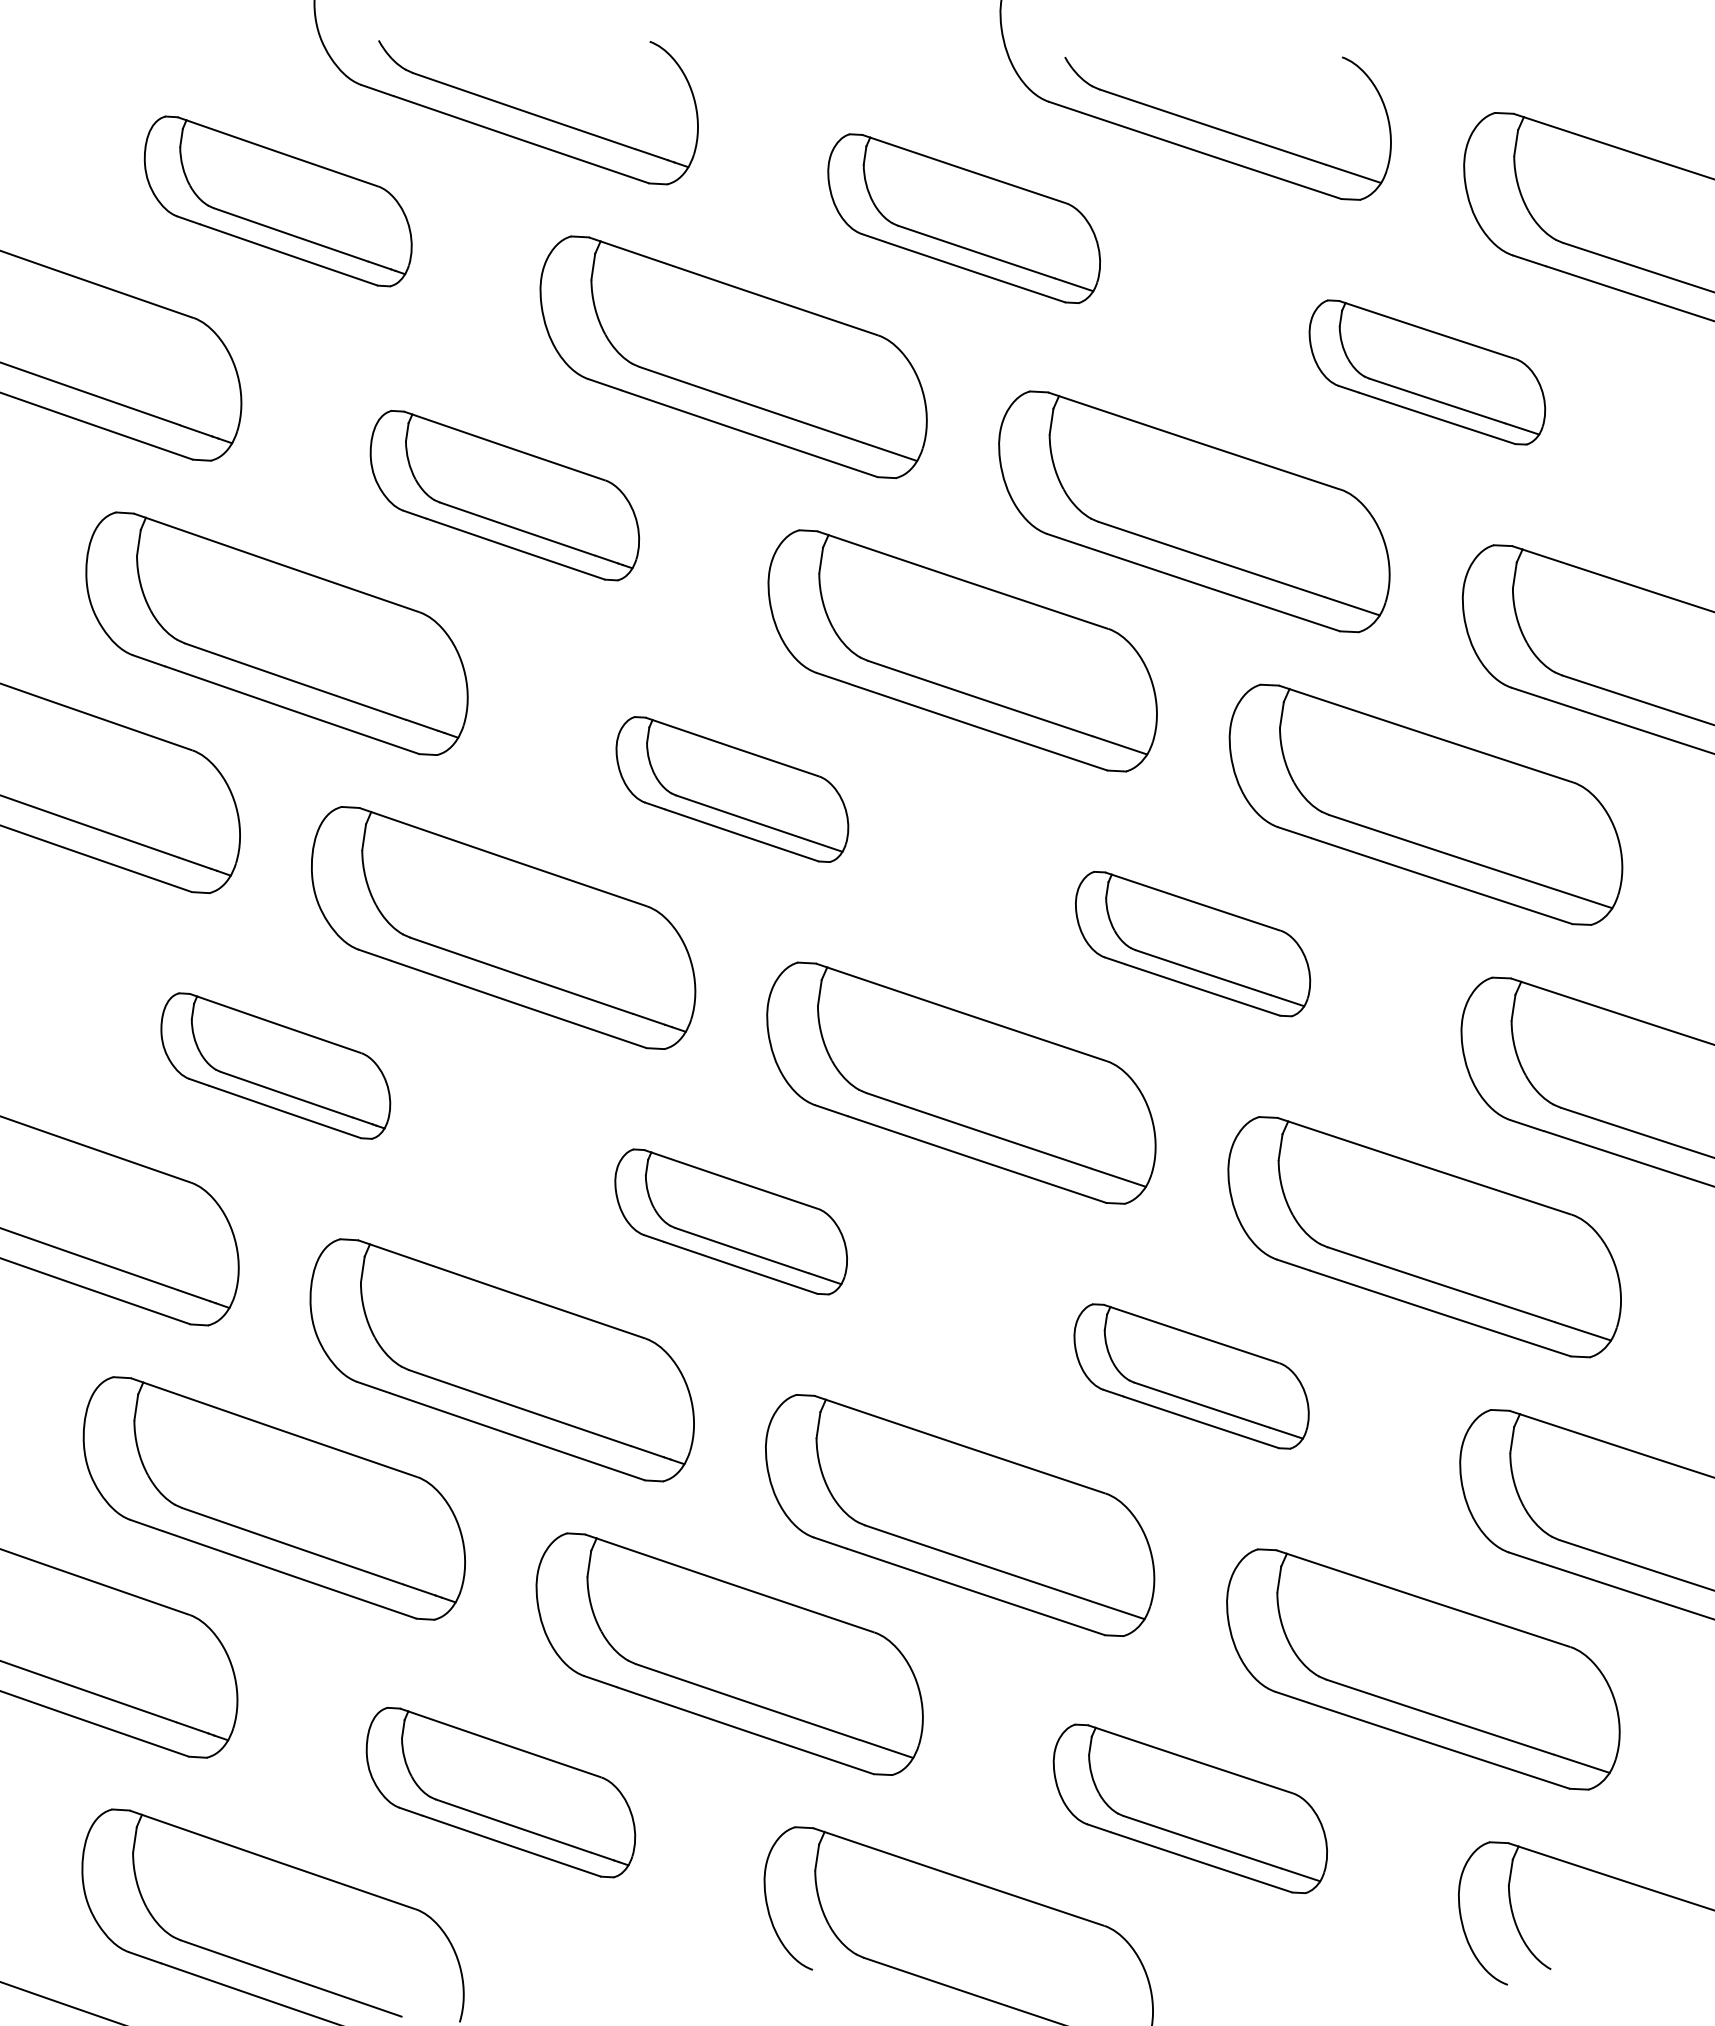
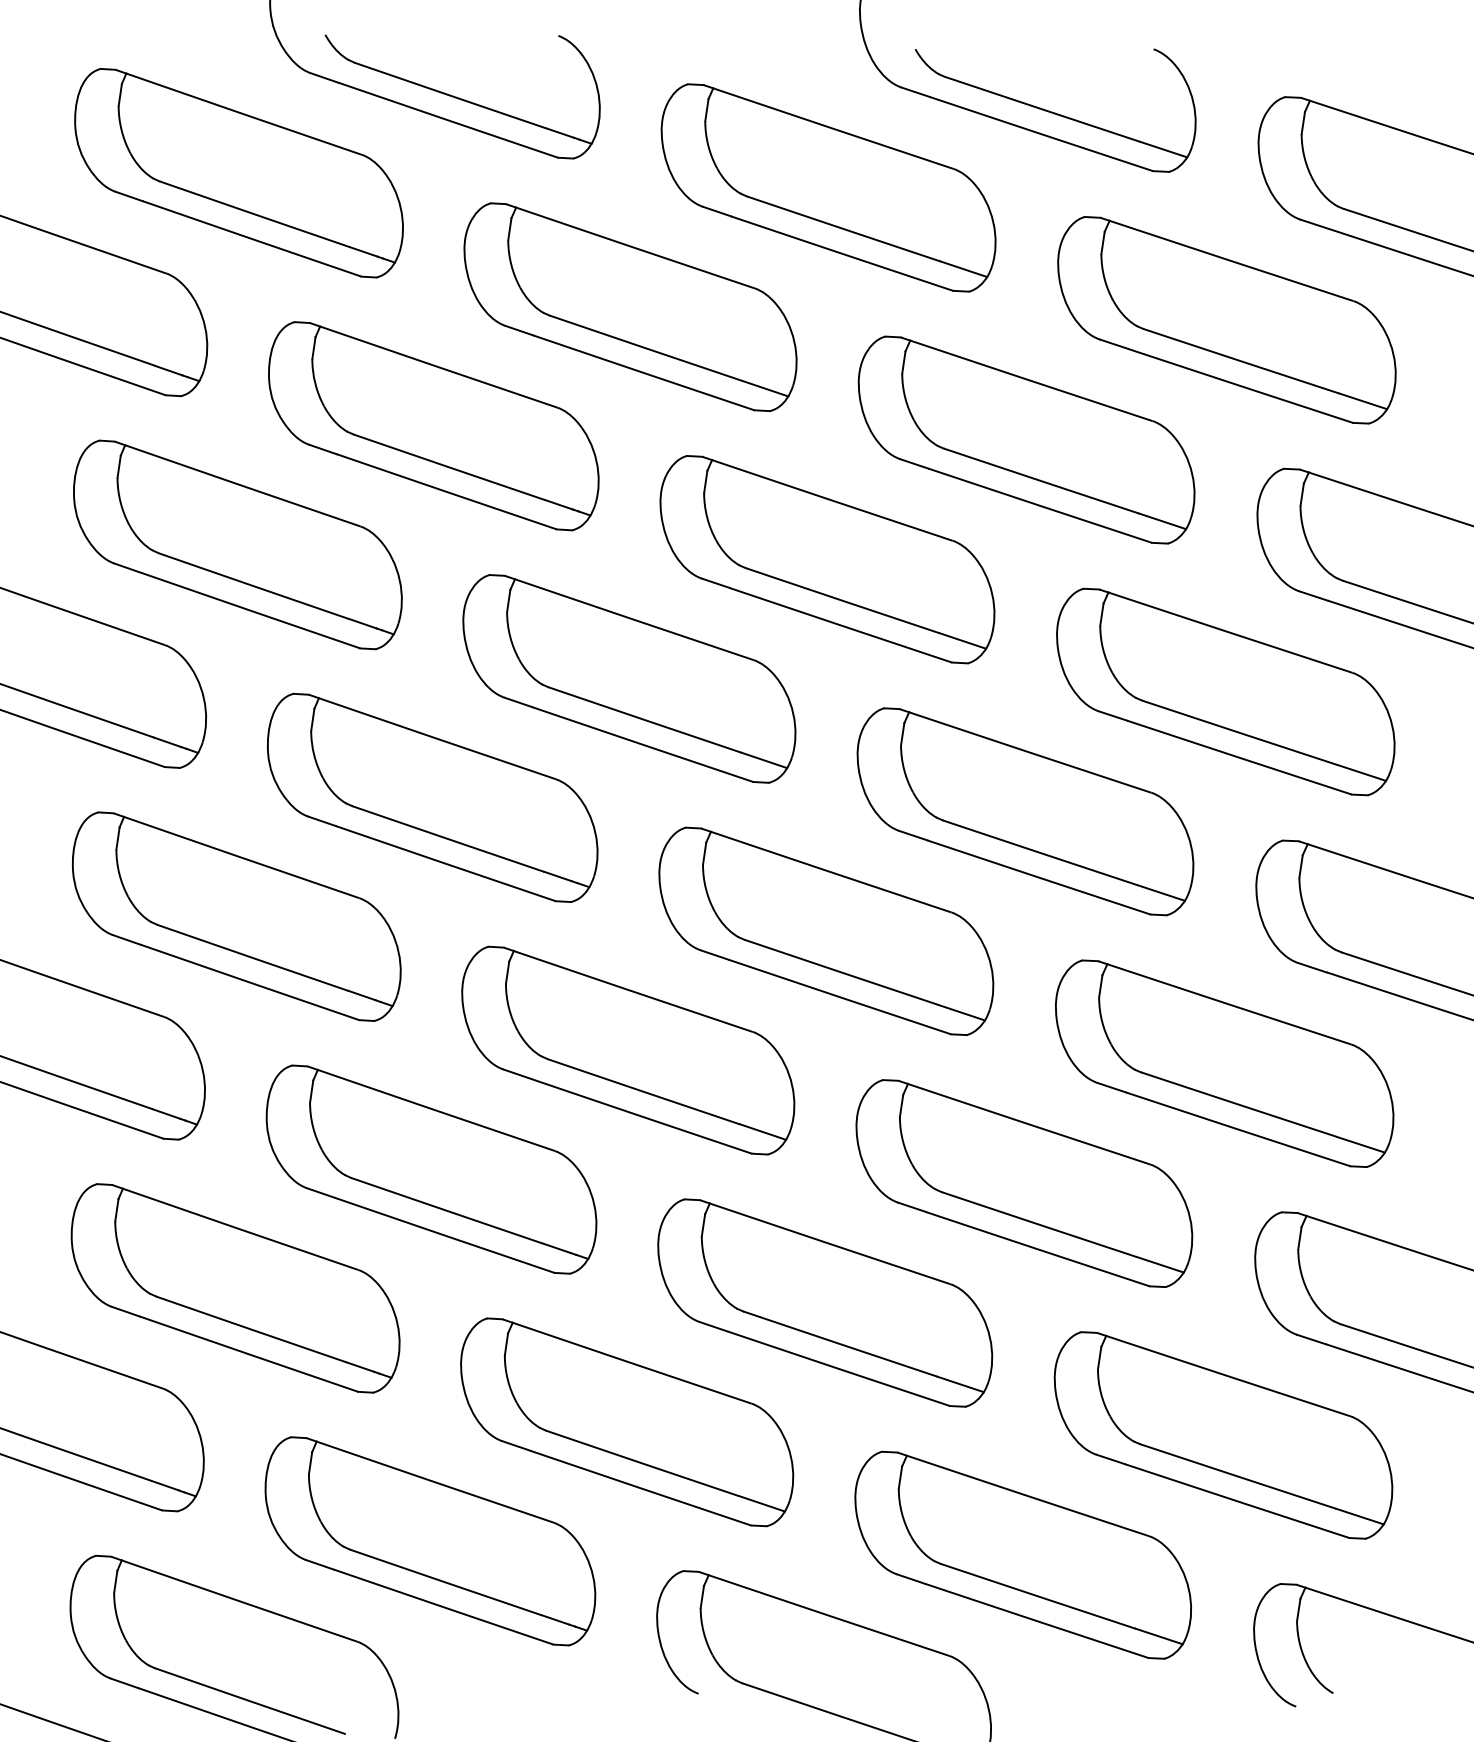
part: (277, 201) -> (238, 173), size x1.43
part: (964, 218) -> (828, 187), size x1.43
part: (1427, 372) -> (1227, 320), size x1.67
part: (504, 495) -> (433, 426), size x1.43
part: (732, 789) -> (629, 678), size x1.67
part: (1192, 943) -> (1025, 811), size x1.67
part: (275, 1065) -> (236, 916), size x1.67
part: (731, 1221) -> (628, 1050), size x1.67
part: (1191, 1376) -> (1024, 1183), size x1.67
part: (500, 1792) -> (430, 1541), size x1.43
part: (1190, 1808) -> (1023, 1554), size x1.43

